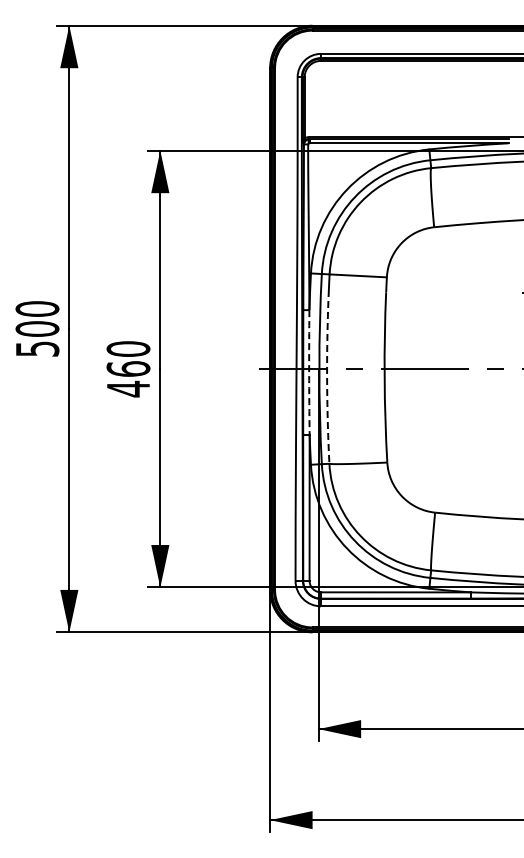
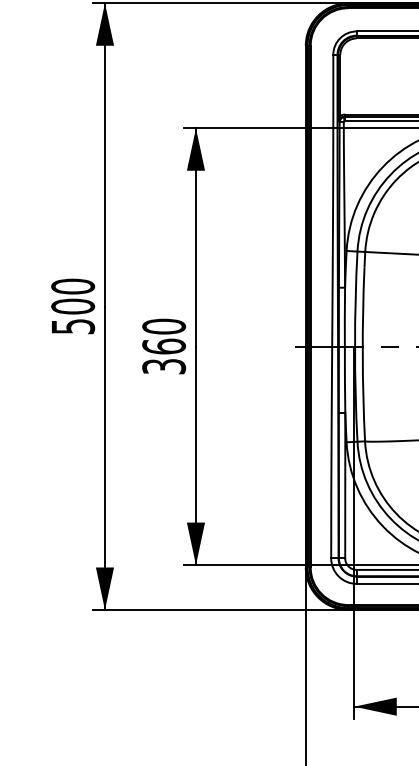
arc: (309, 372) -> (345, 350), dashed -> solid
arc: (327, 376) -> (363, 354), dashed -> solid
text: (128, 388) -> (164, 366), 460 -> 360

